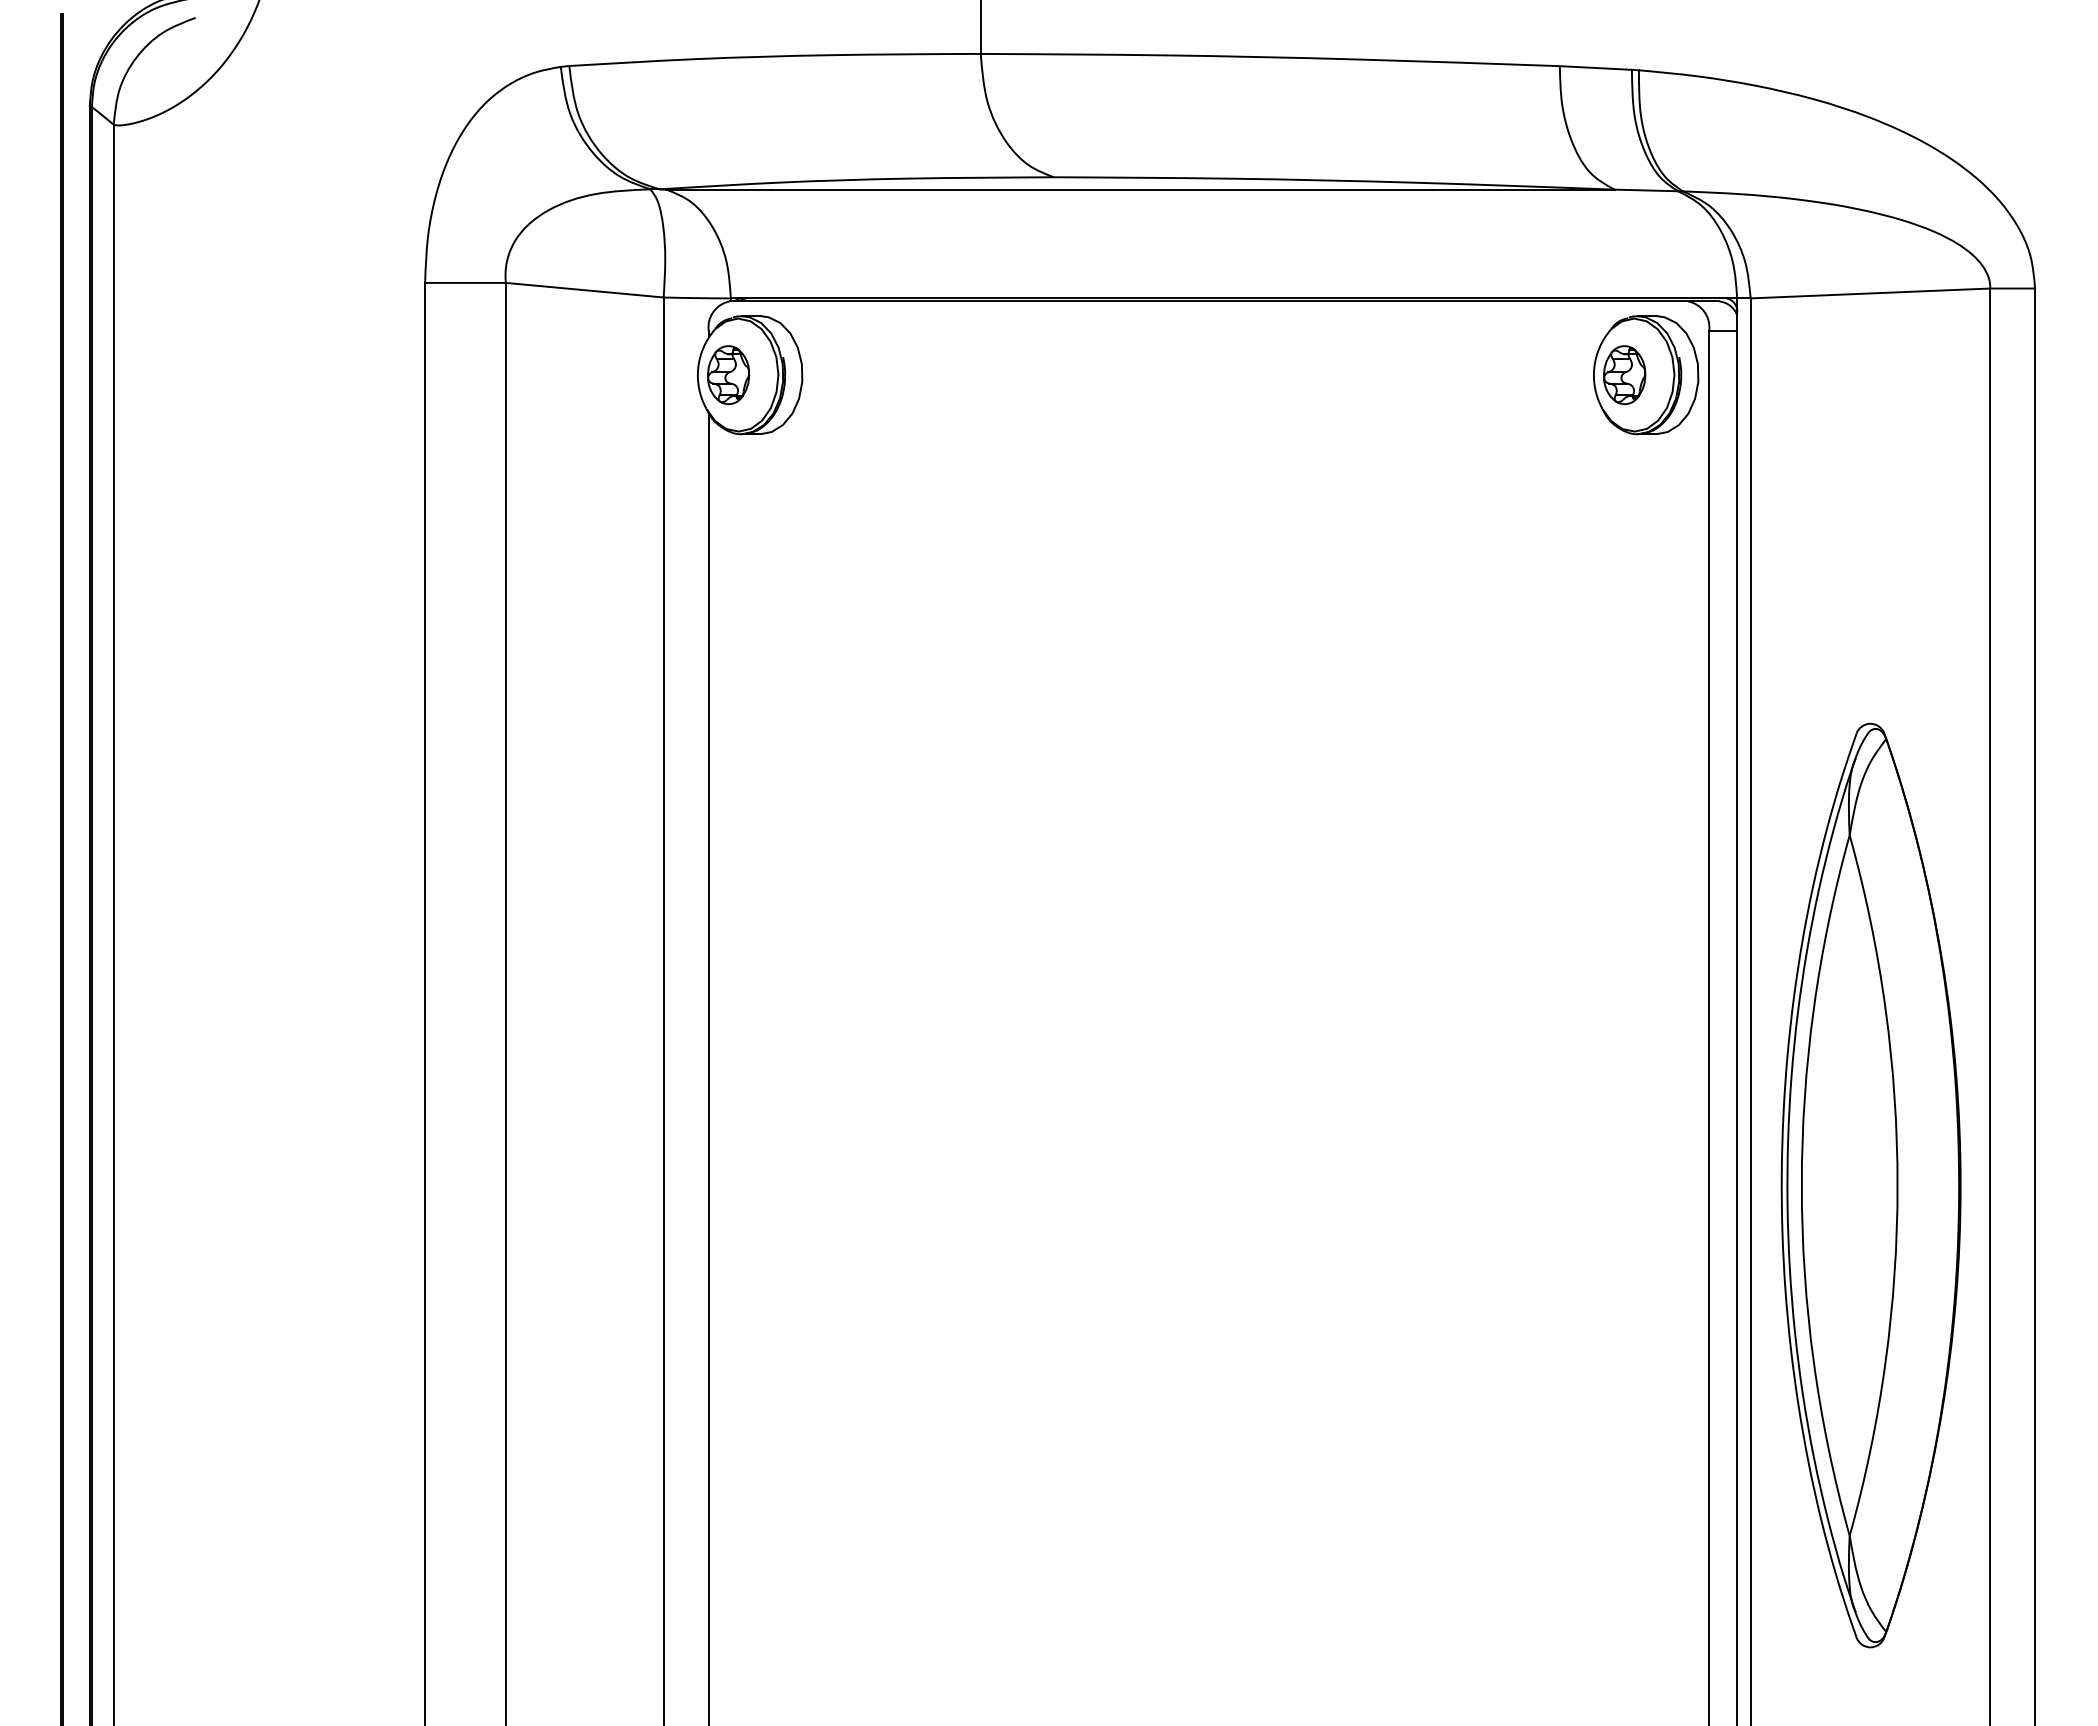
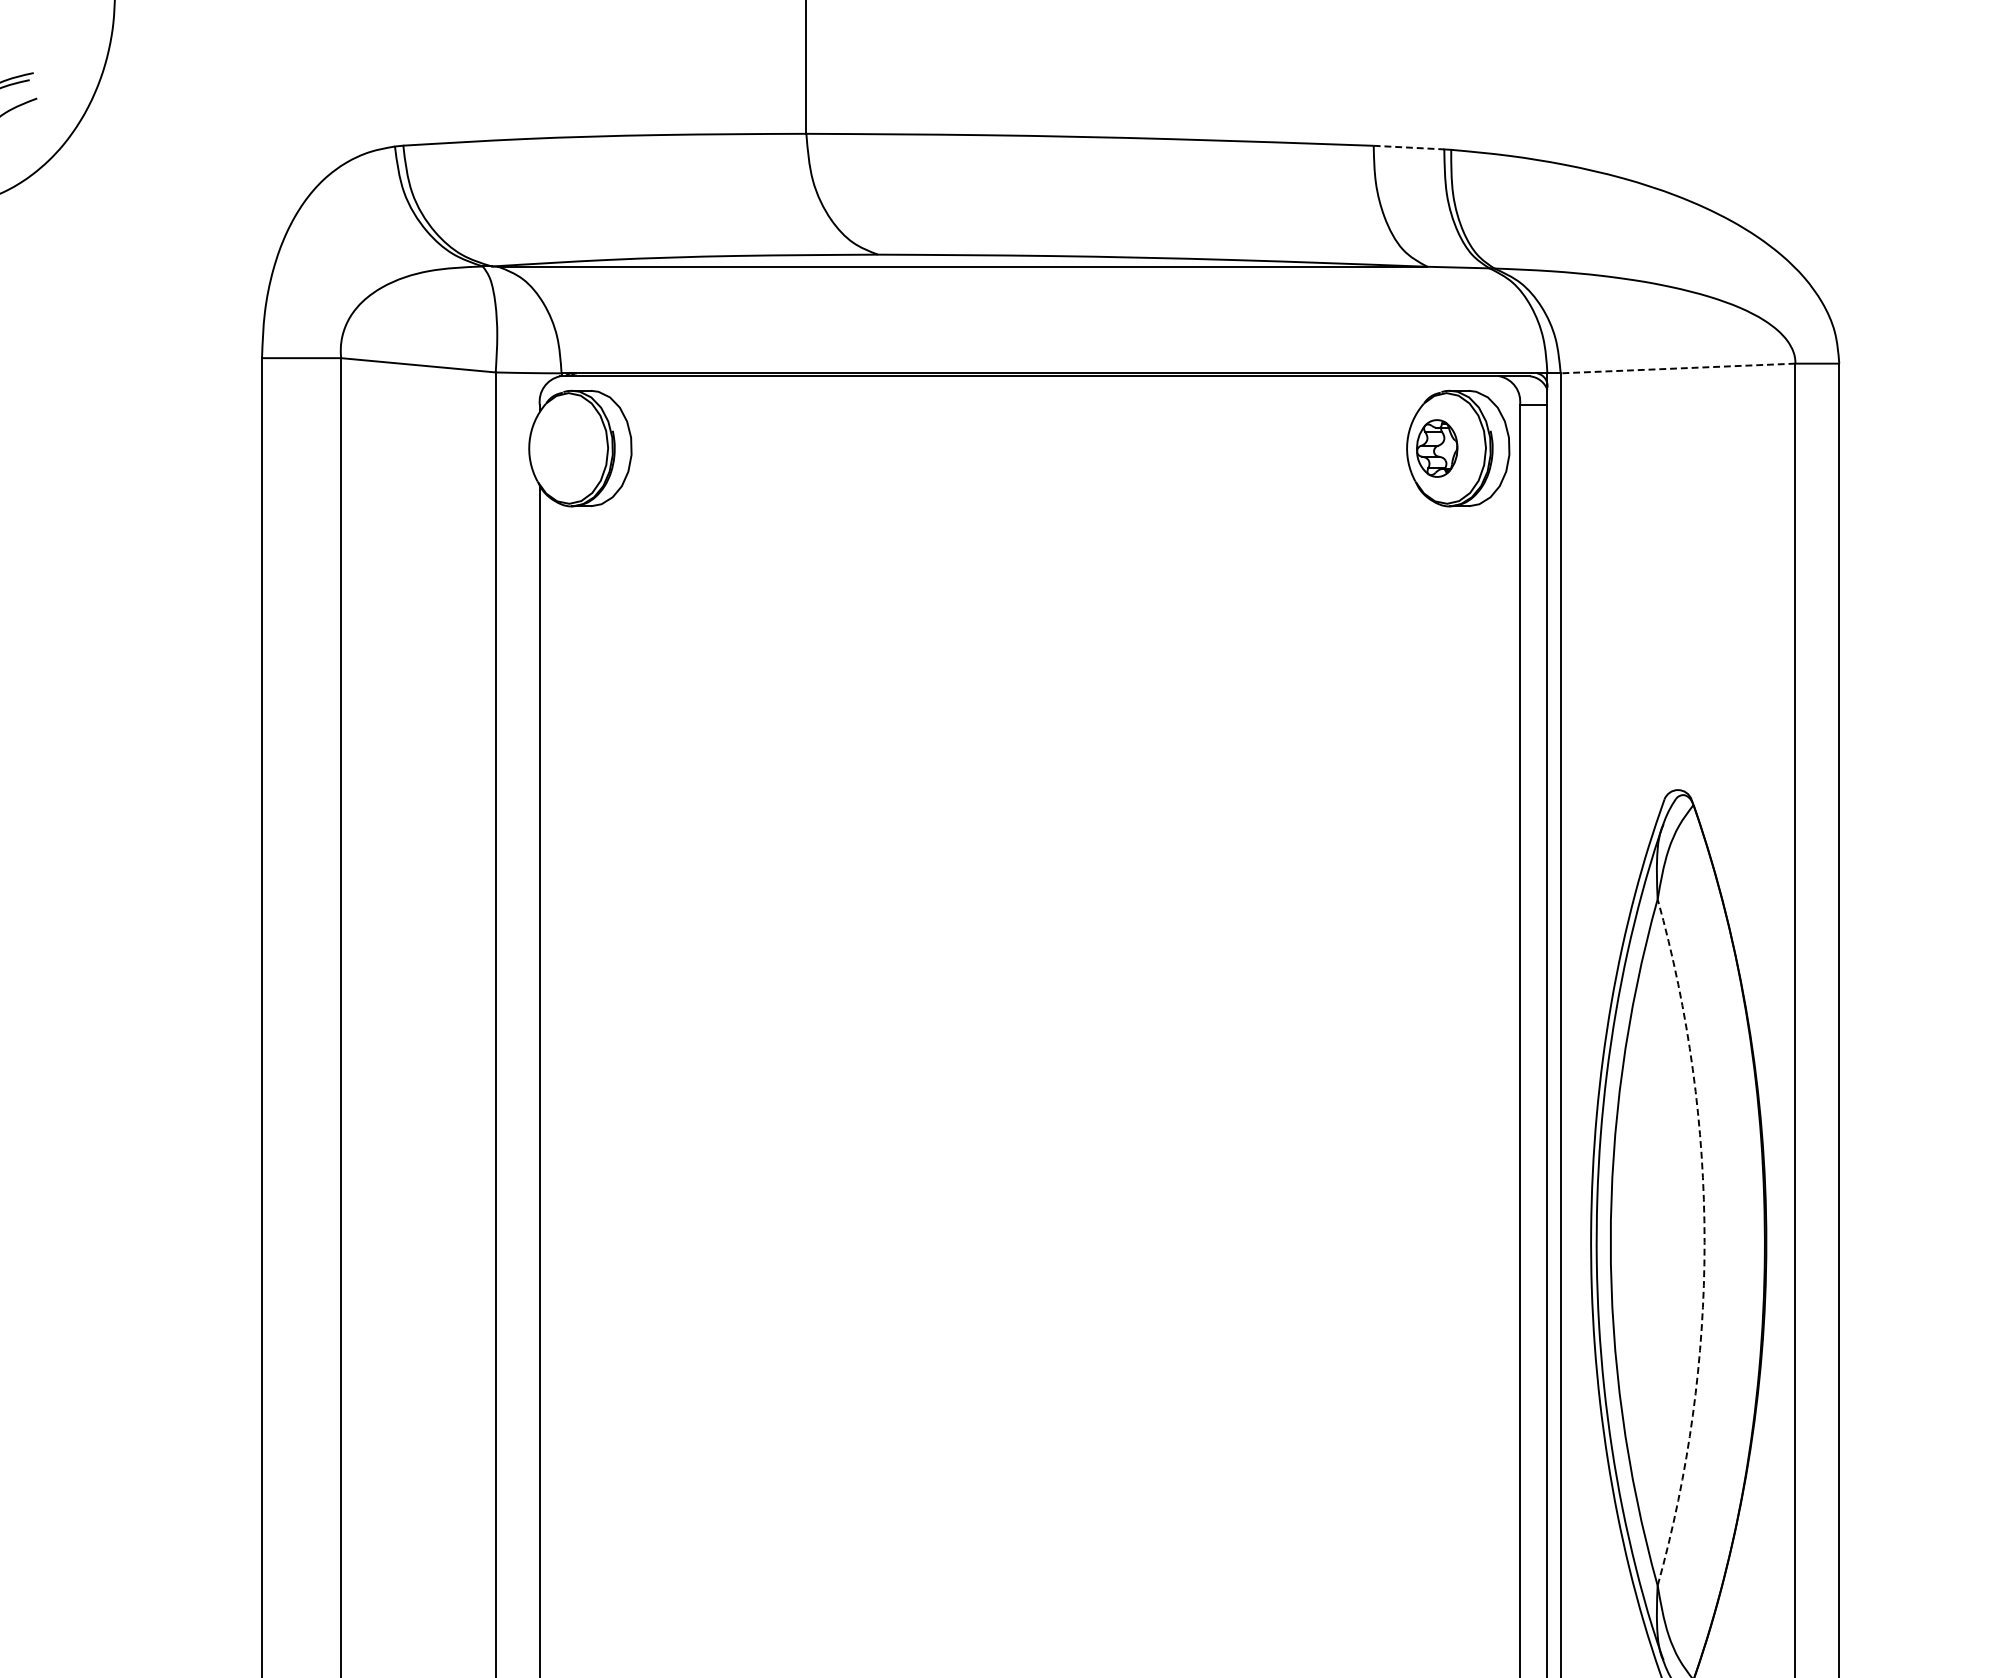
line: (1596, 68) -> (1409, 148), solid -> dashed
line: (1870, 293) -> (1678, 368), solid -> dashed
part: (728, 374) -> (559, 447), removed
arc: (1897, 1185) -> (1704, 1242), solid -> dashed

